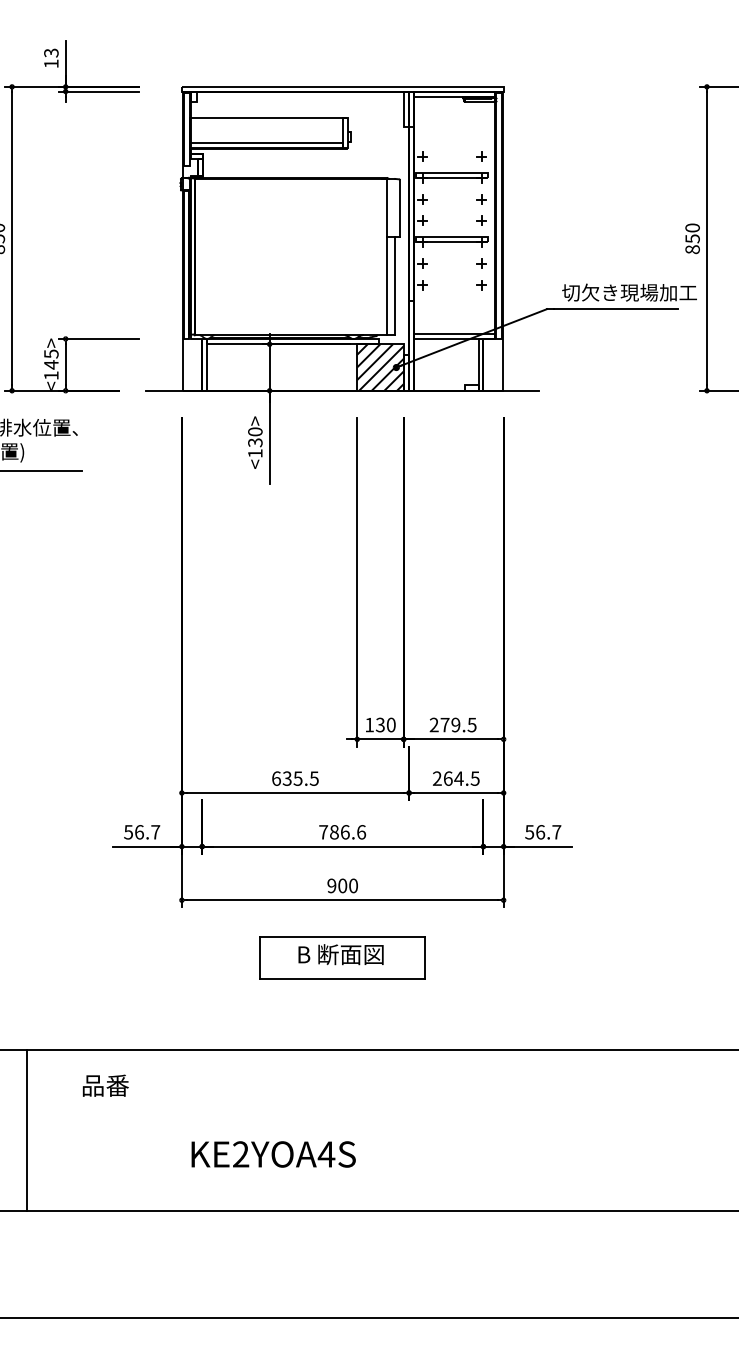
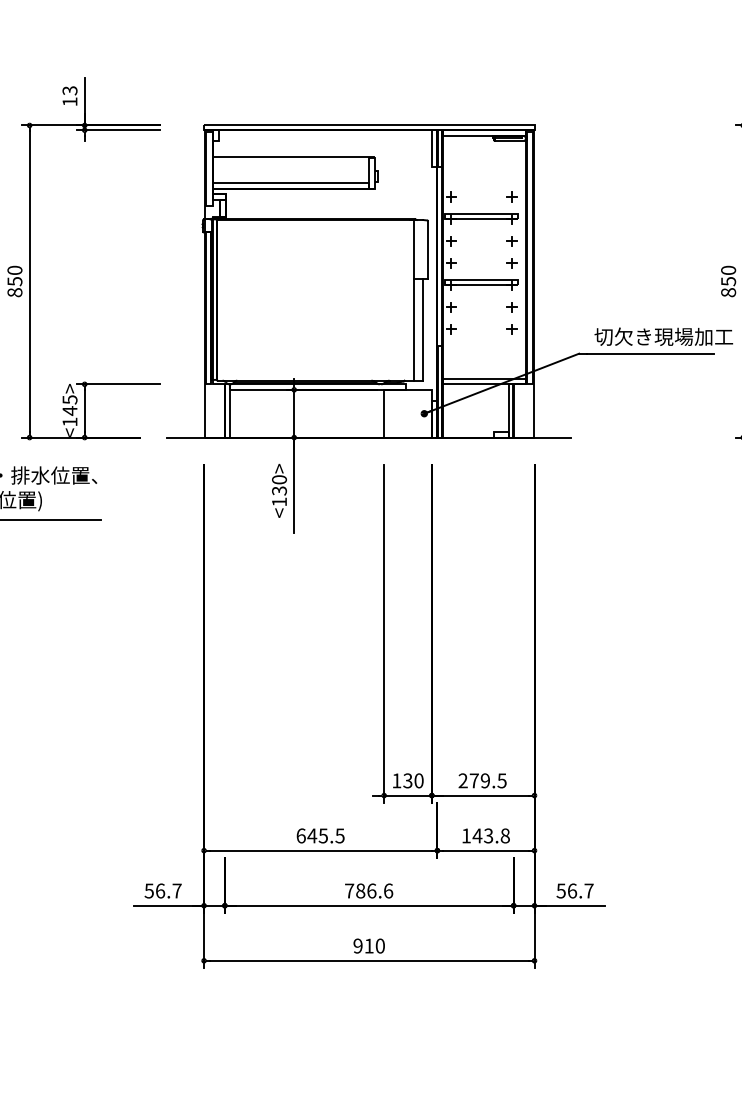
hatch: (380, 367) -> (408, 413), removed
text: (287, 778) -> (312, 835), 635.5 -> 645.5
text: (455, 778) -> (485, 835), 264.5 -> 143.8
text: (342, 885) -> (368, 945), 900 -> 910
part: (342, 957) -> (368, 1019), removed

